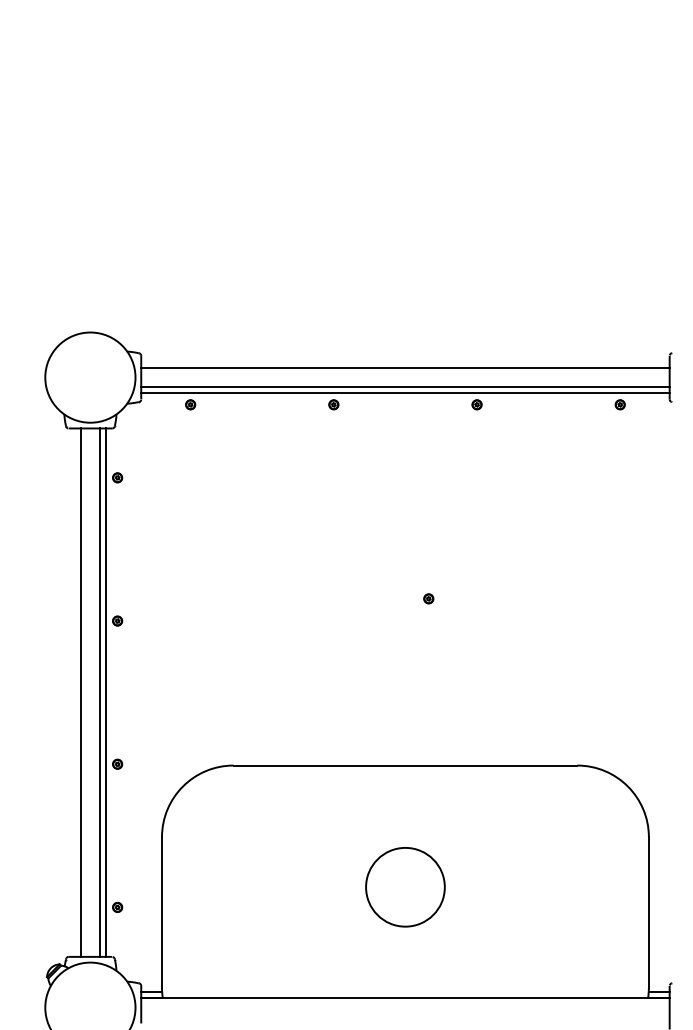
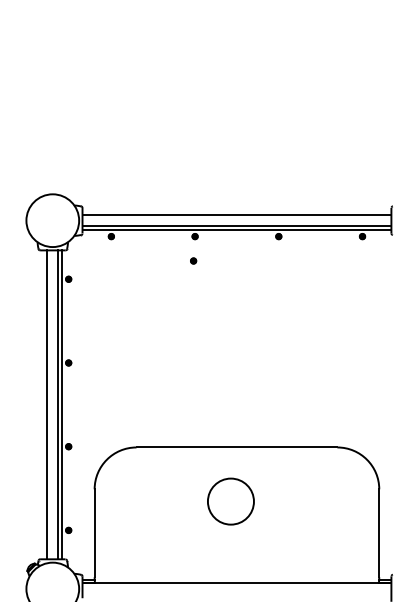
part: (428, 597) -> (193, 260), moved
circle: (404, 887) -> (230, 501), moved

